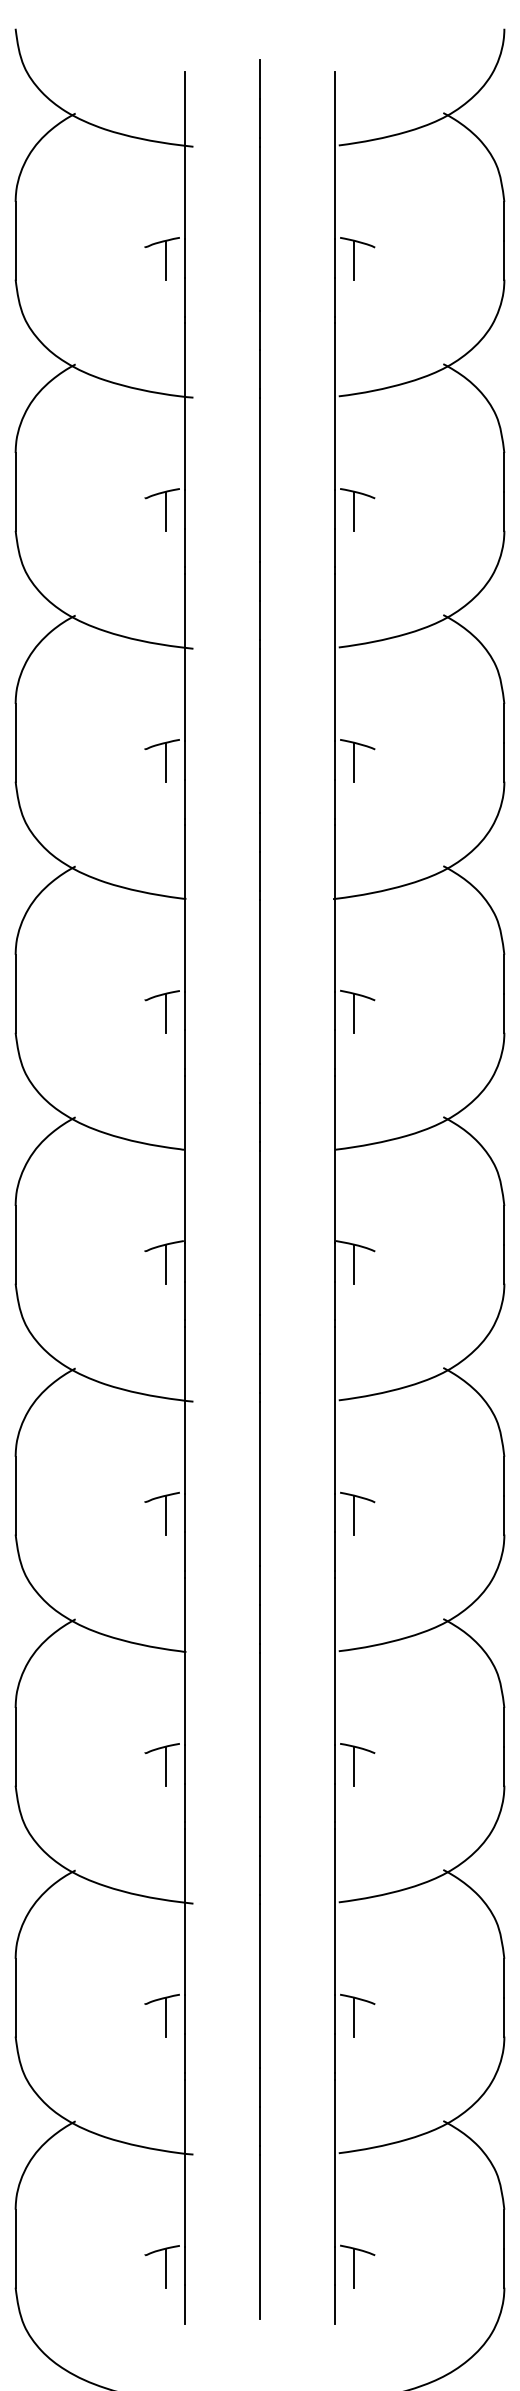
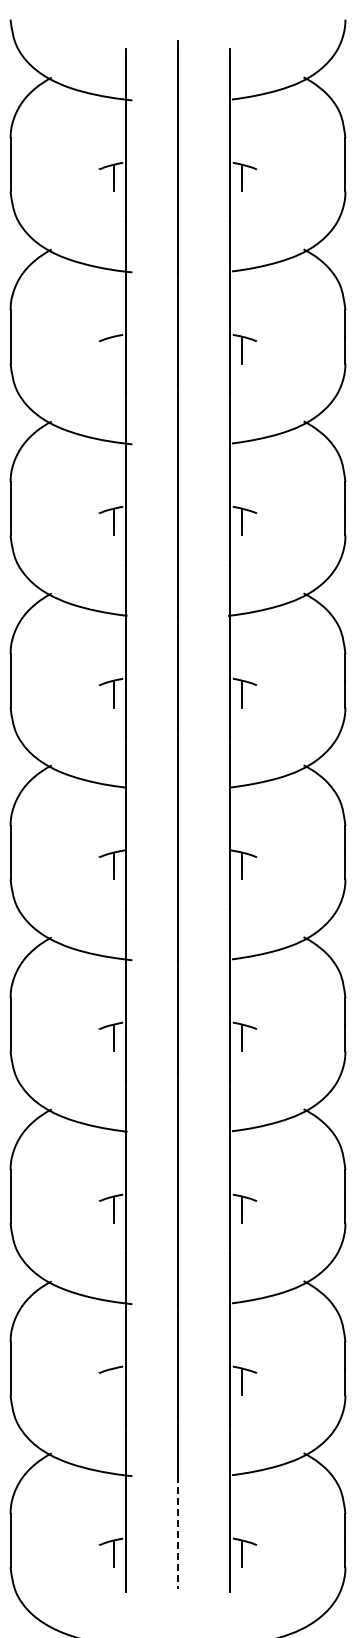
line: (165, 510) -> (113, 349), removed
line: (165, 2016) -> (113, 1381), removed
line: (259, 2238) -> (177, 1533), solid -> dashed

